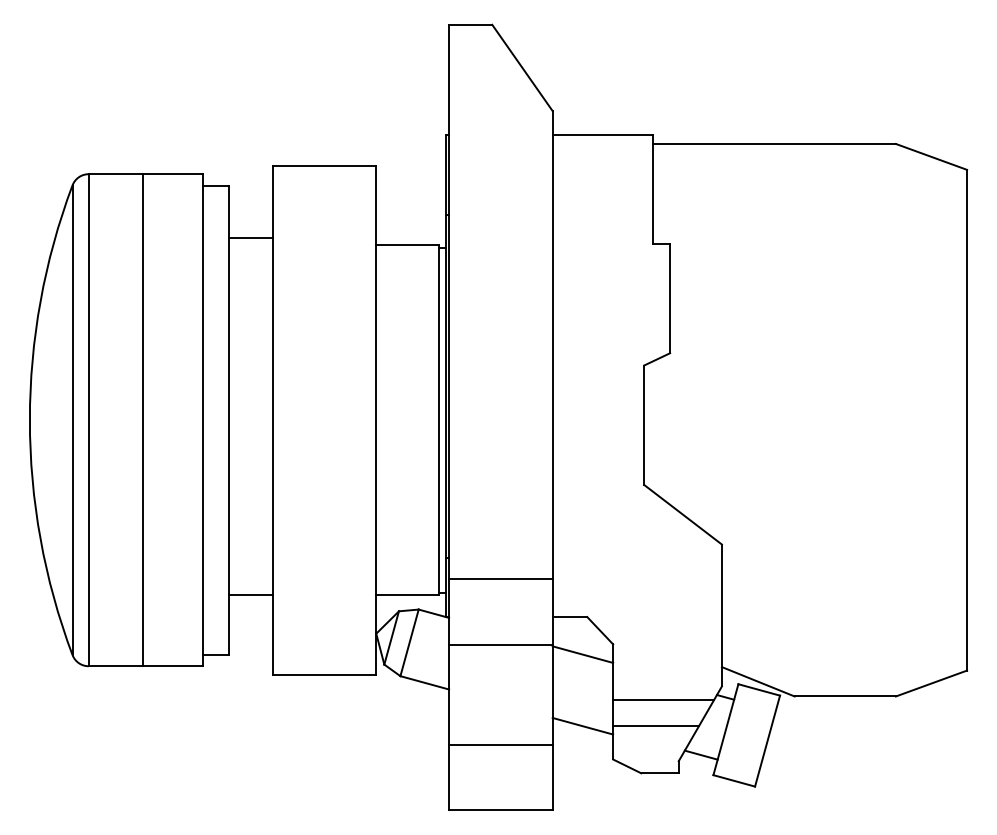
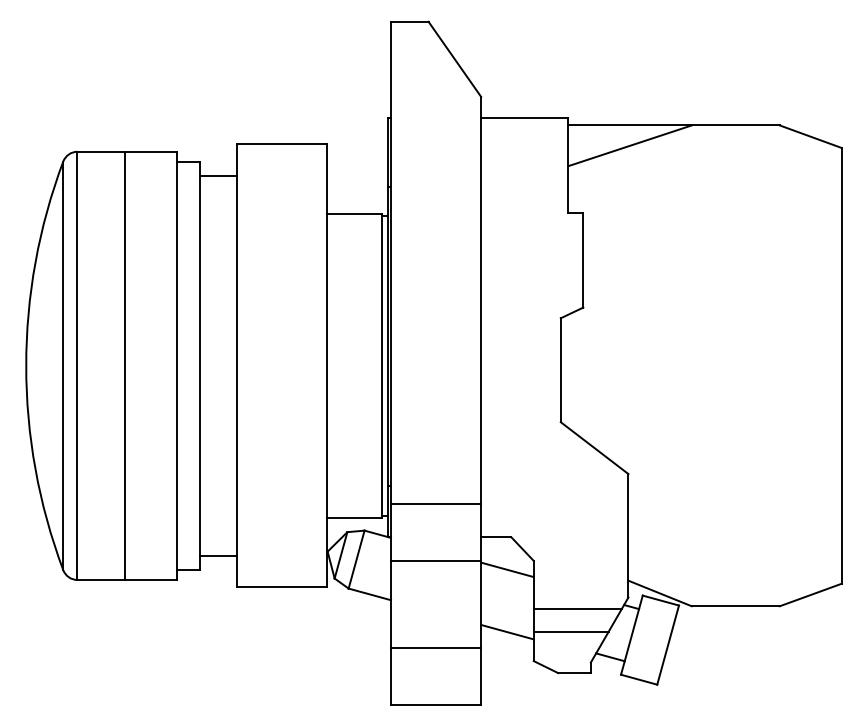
line: (723, 166) -> (629, 145), added
line: (250, 237) -> (218, 175), moved
line: (250, 594) -> (218, 555), moved

